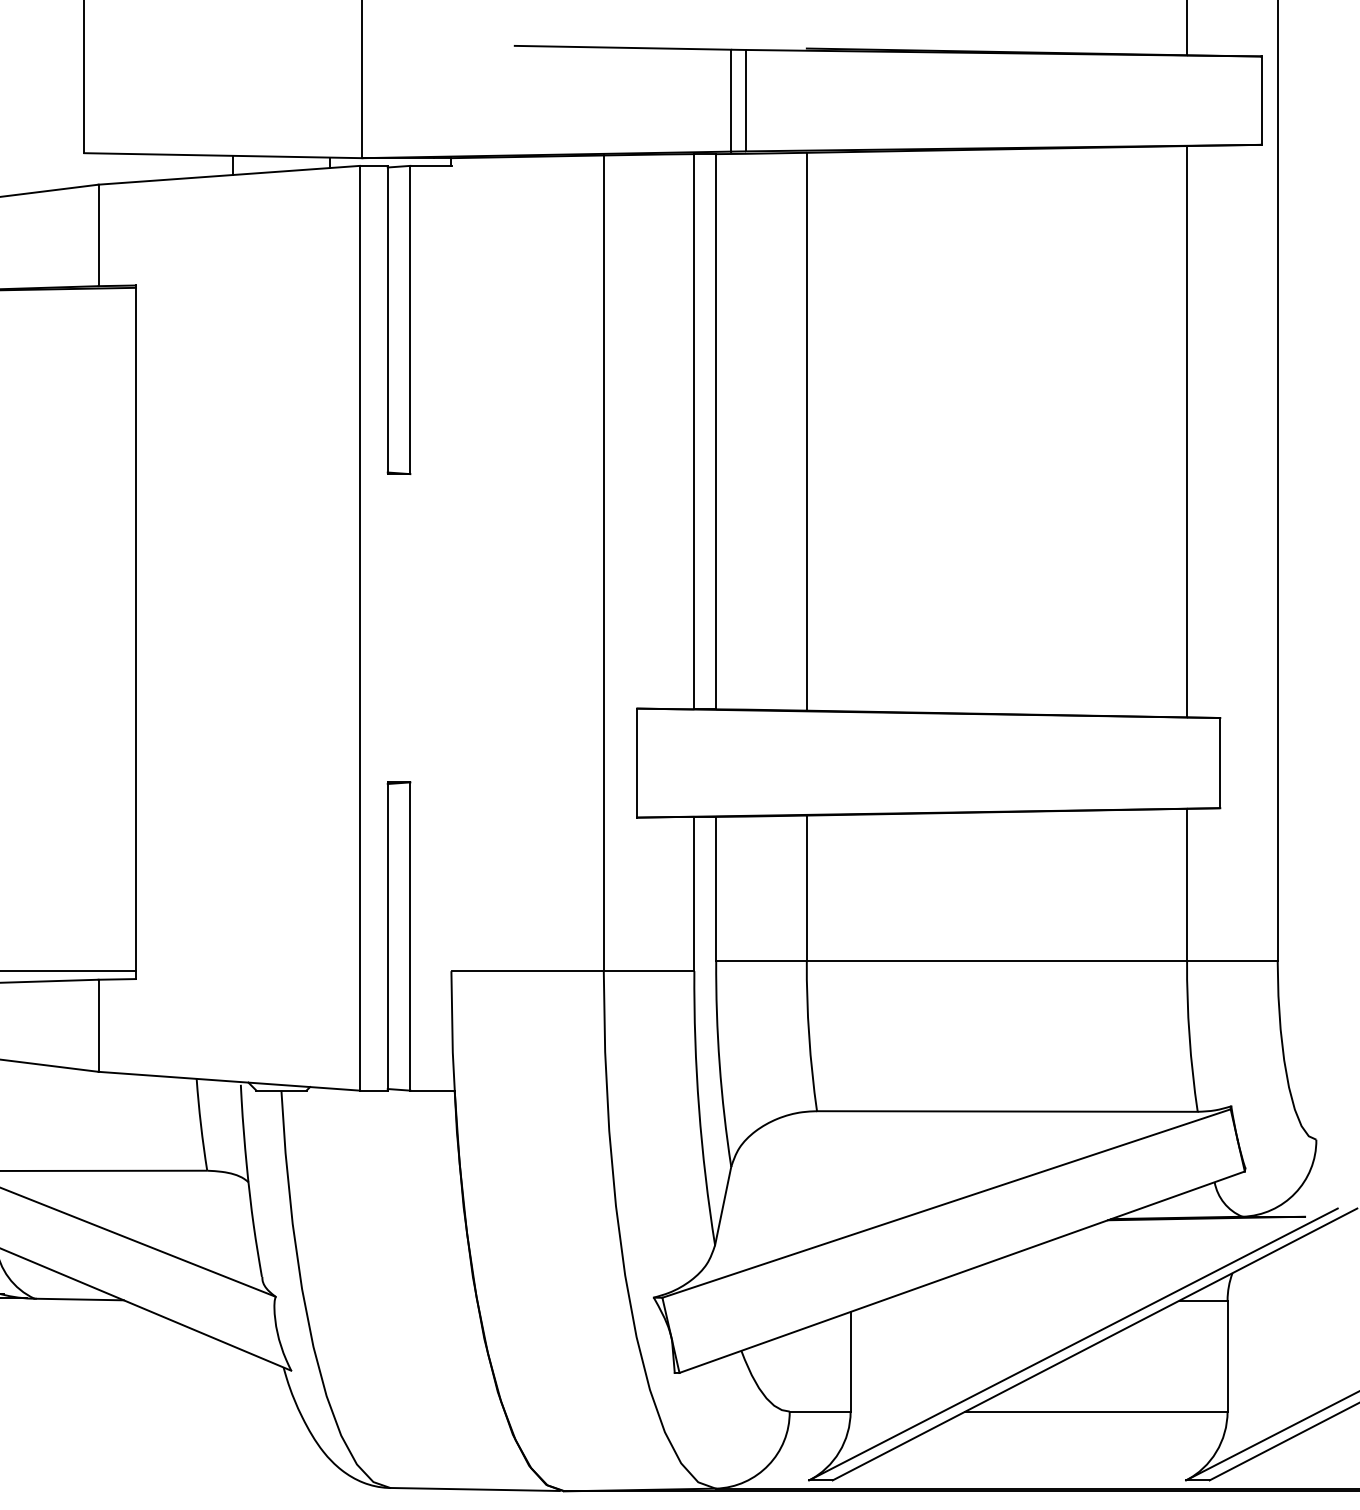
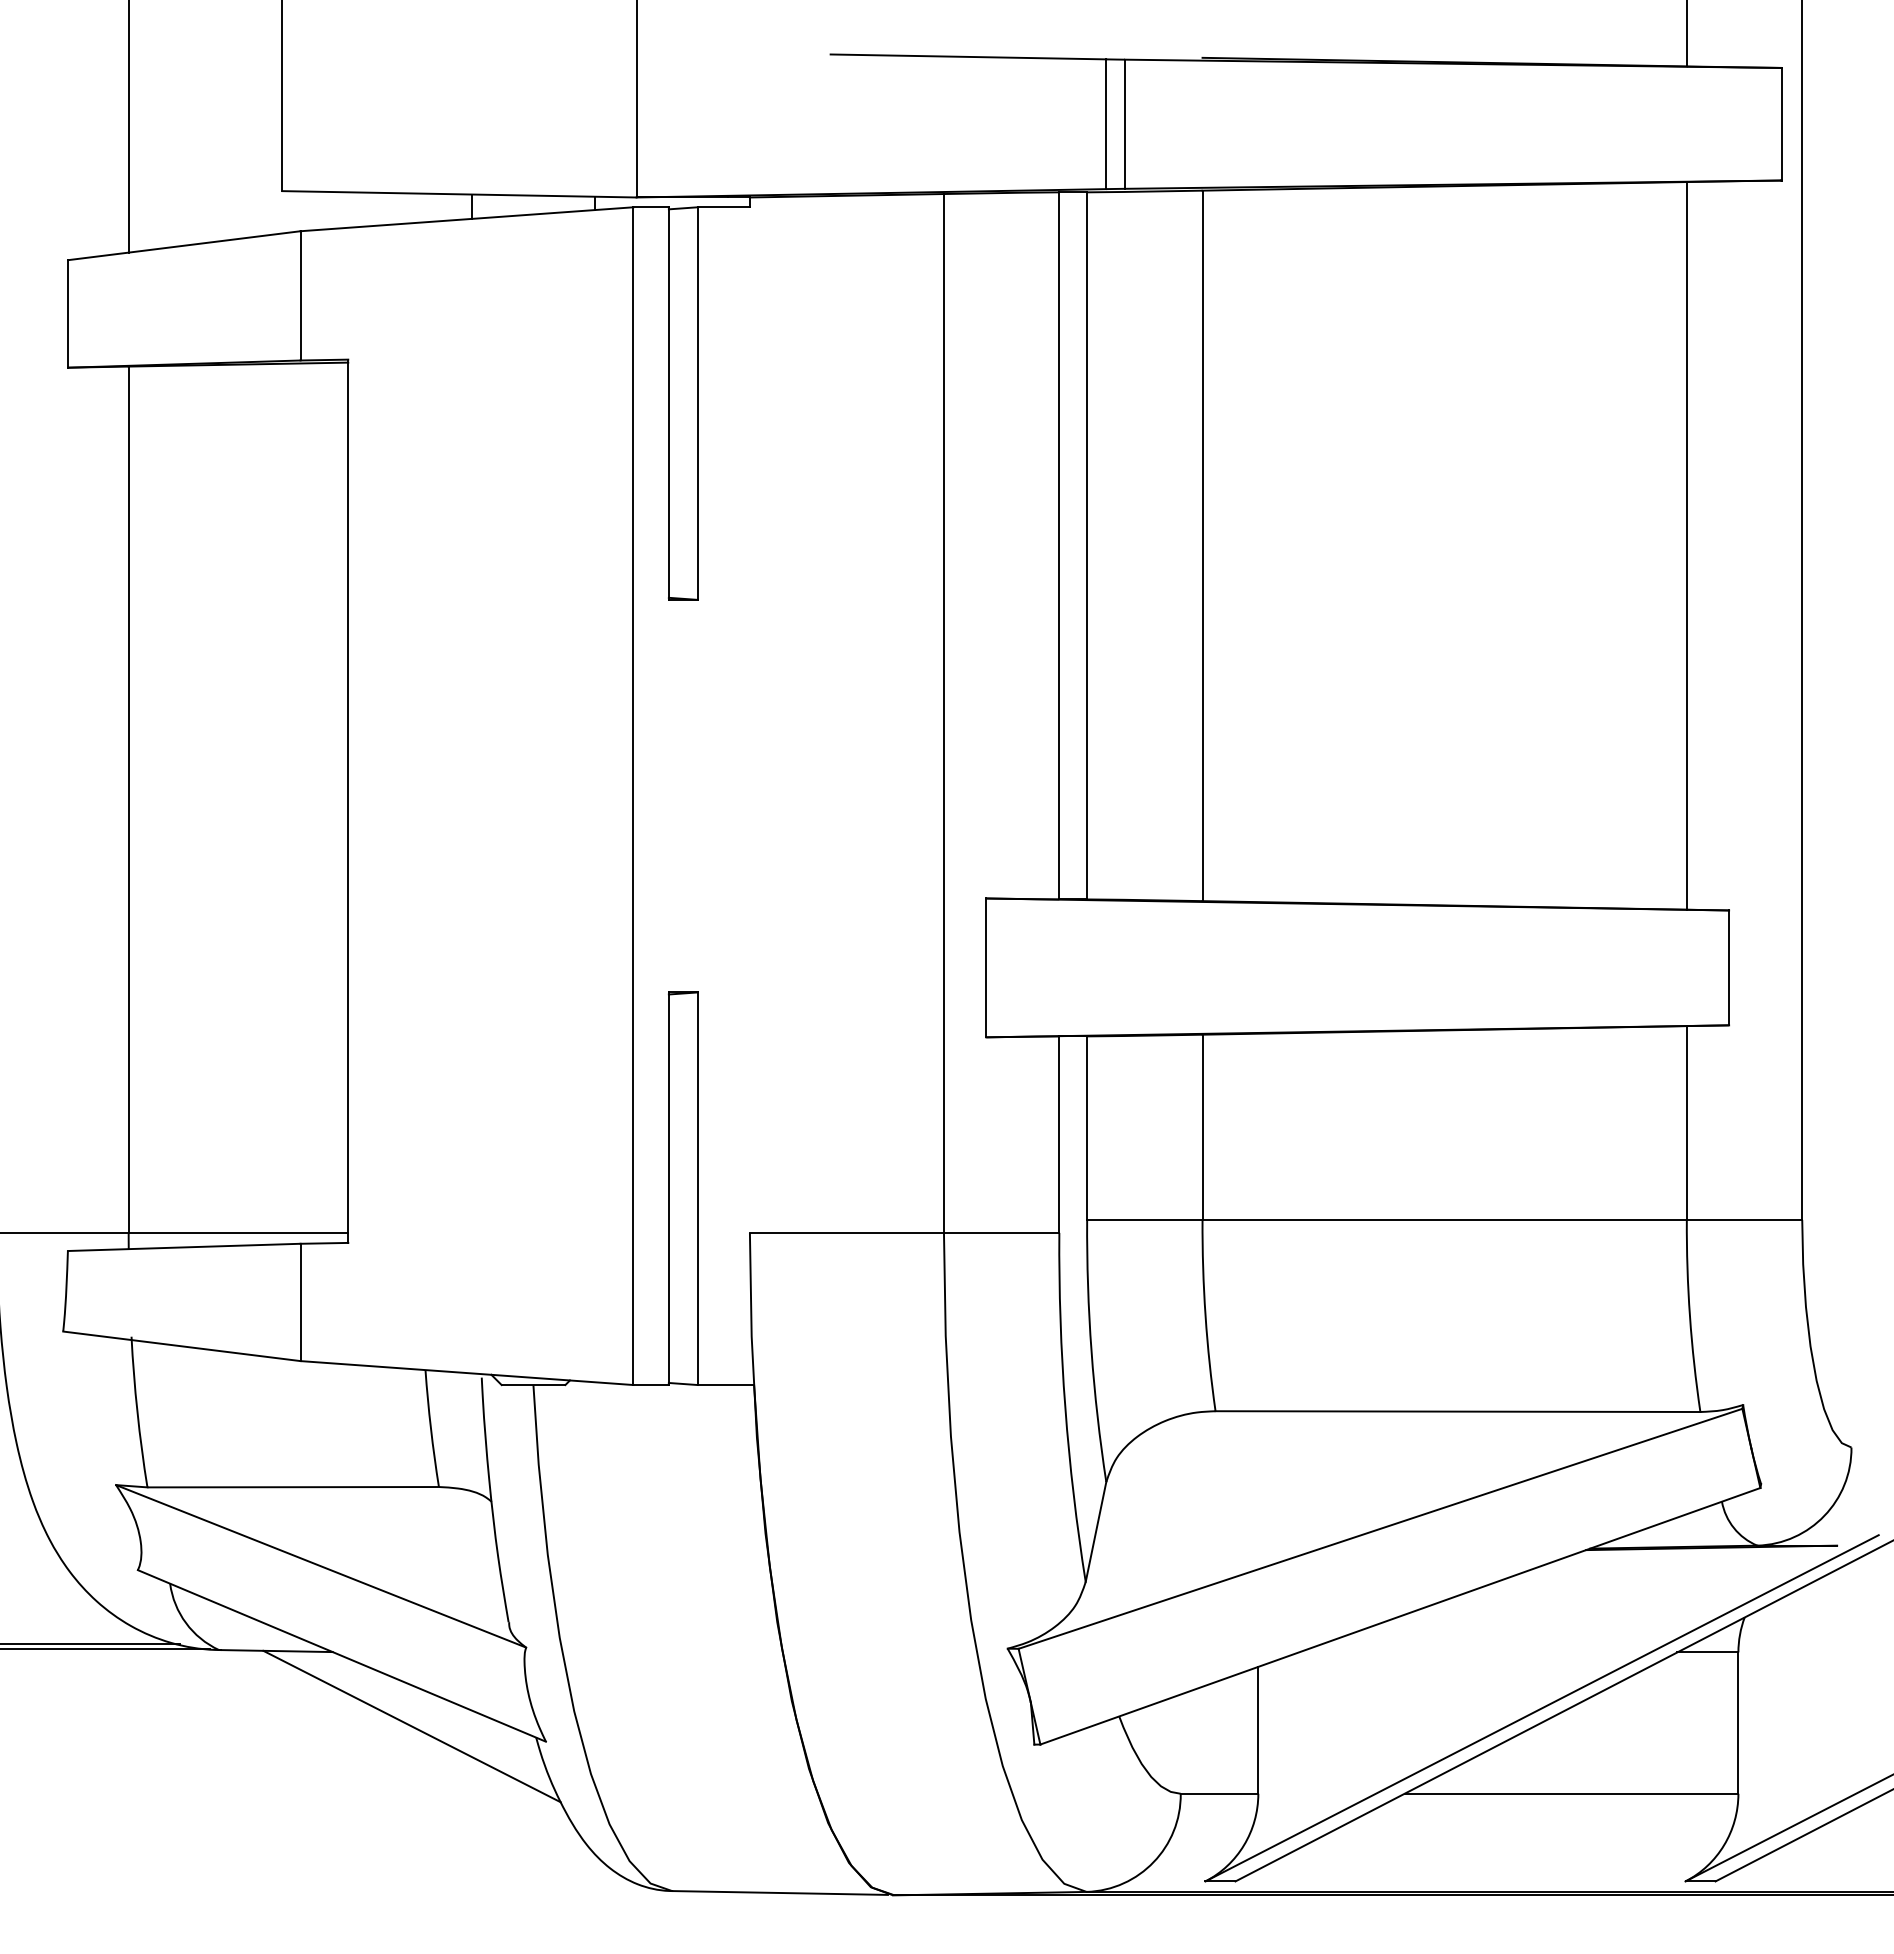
line: (185, 1358) -> (411, 1726), added

